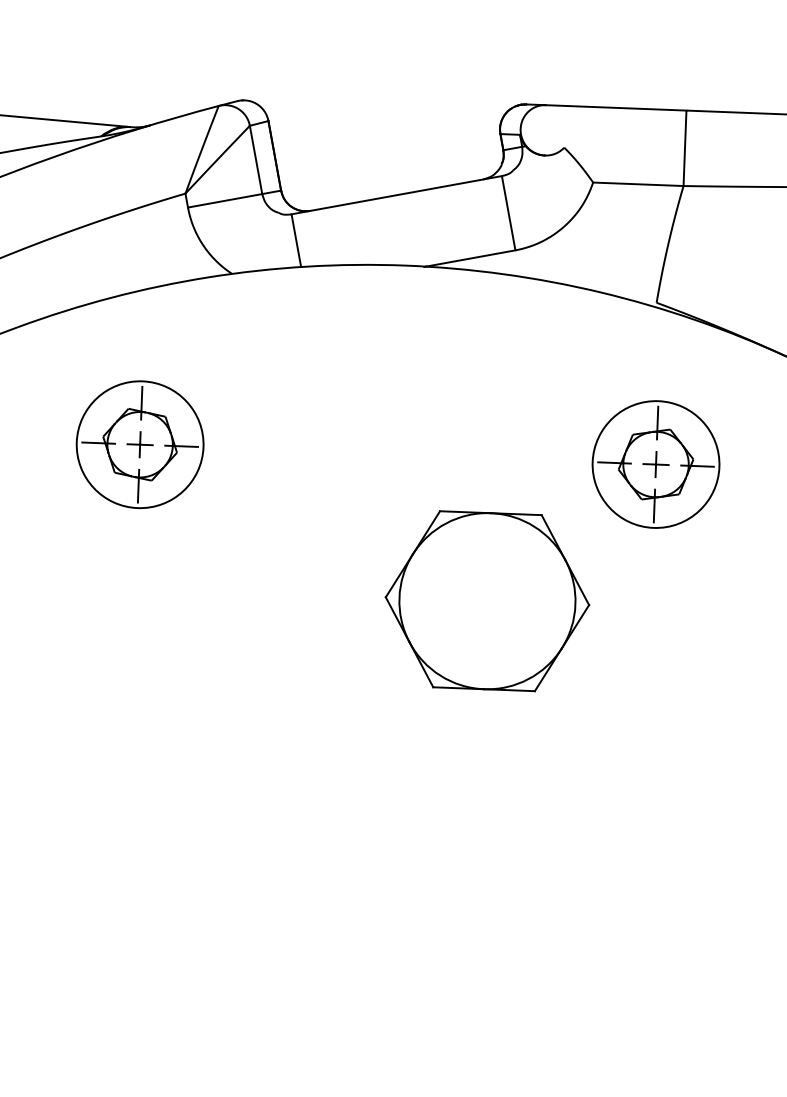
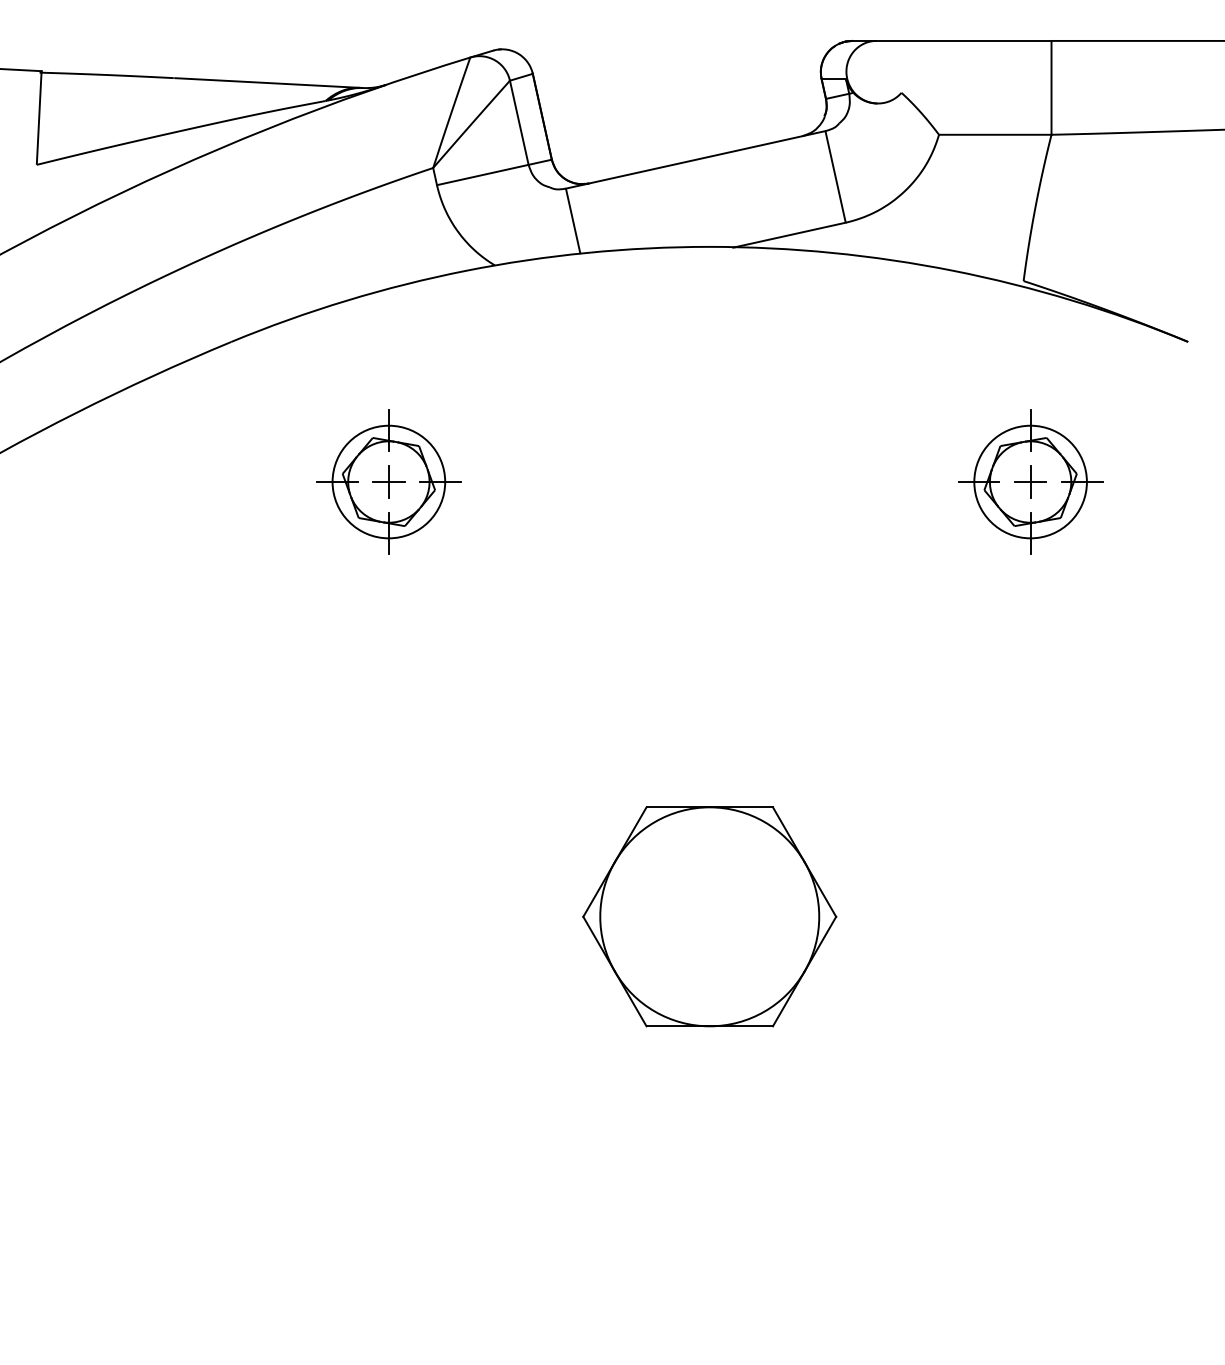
circle: (139, 444) -> (388, 481), size x0.71
circle: (655, 464) -> (1030, 481), size x0.71
part: (487, 600) -> (709, 916), moved

